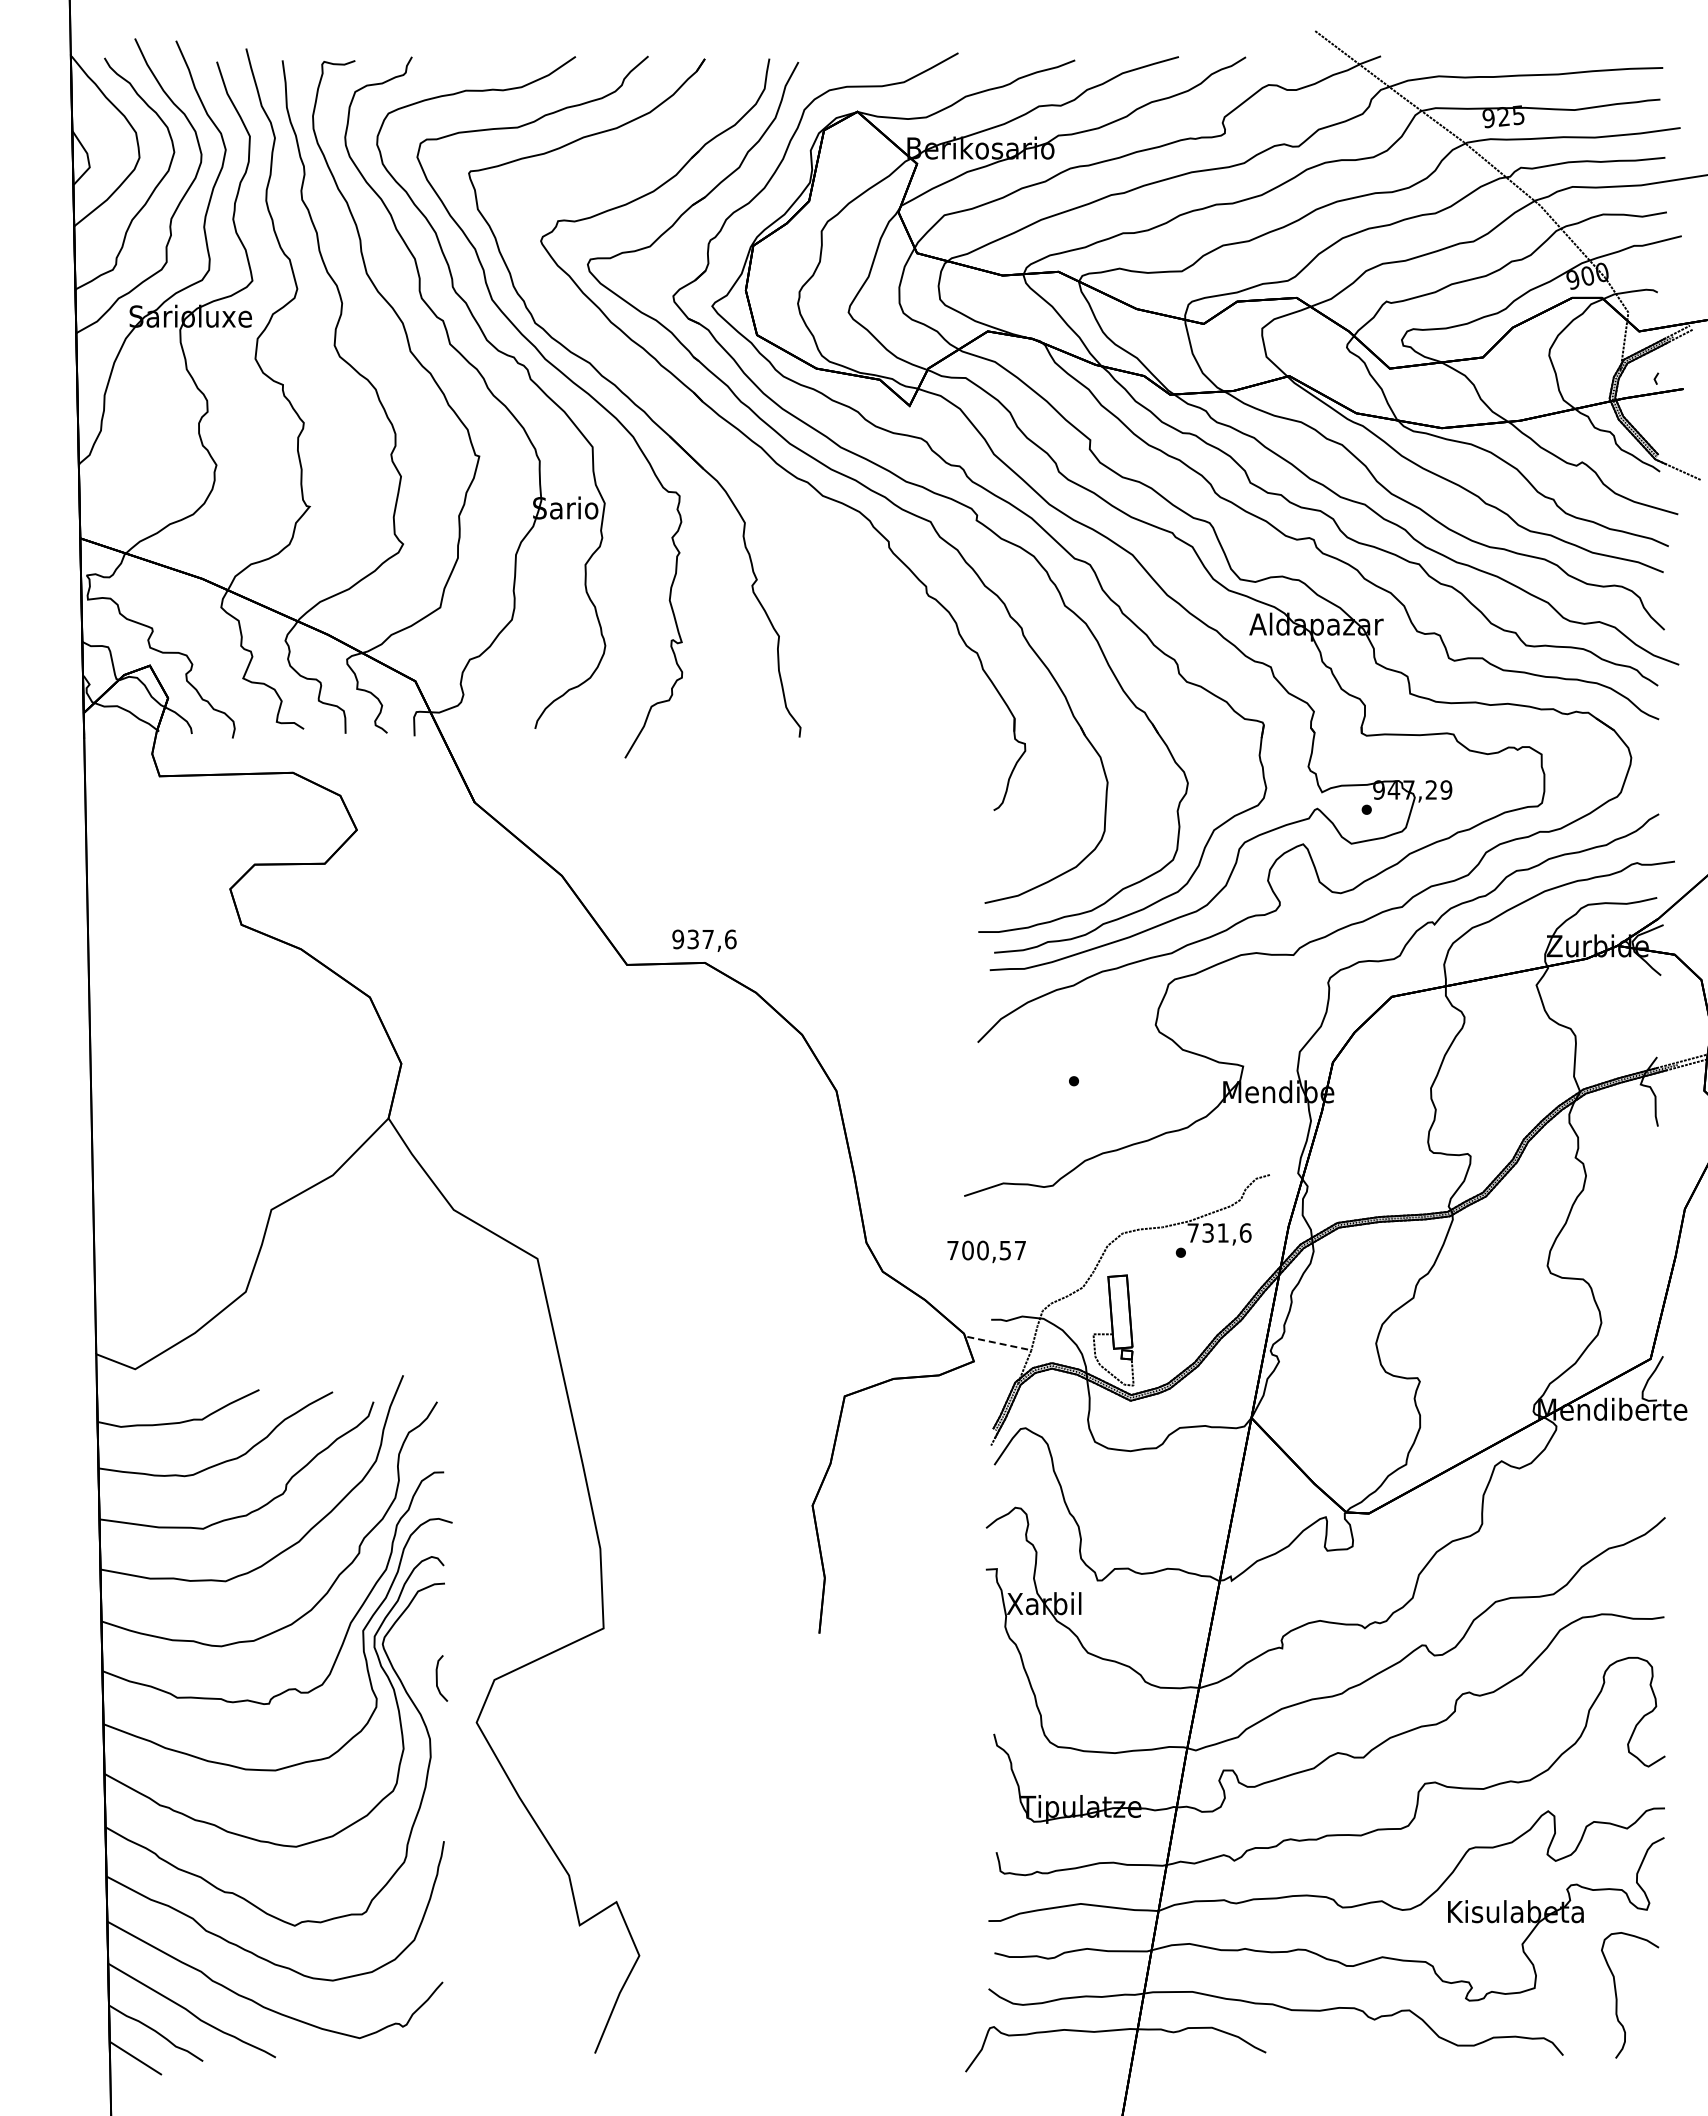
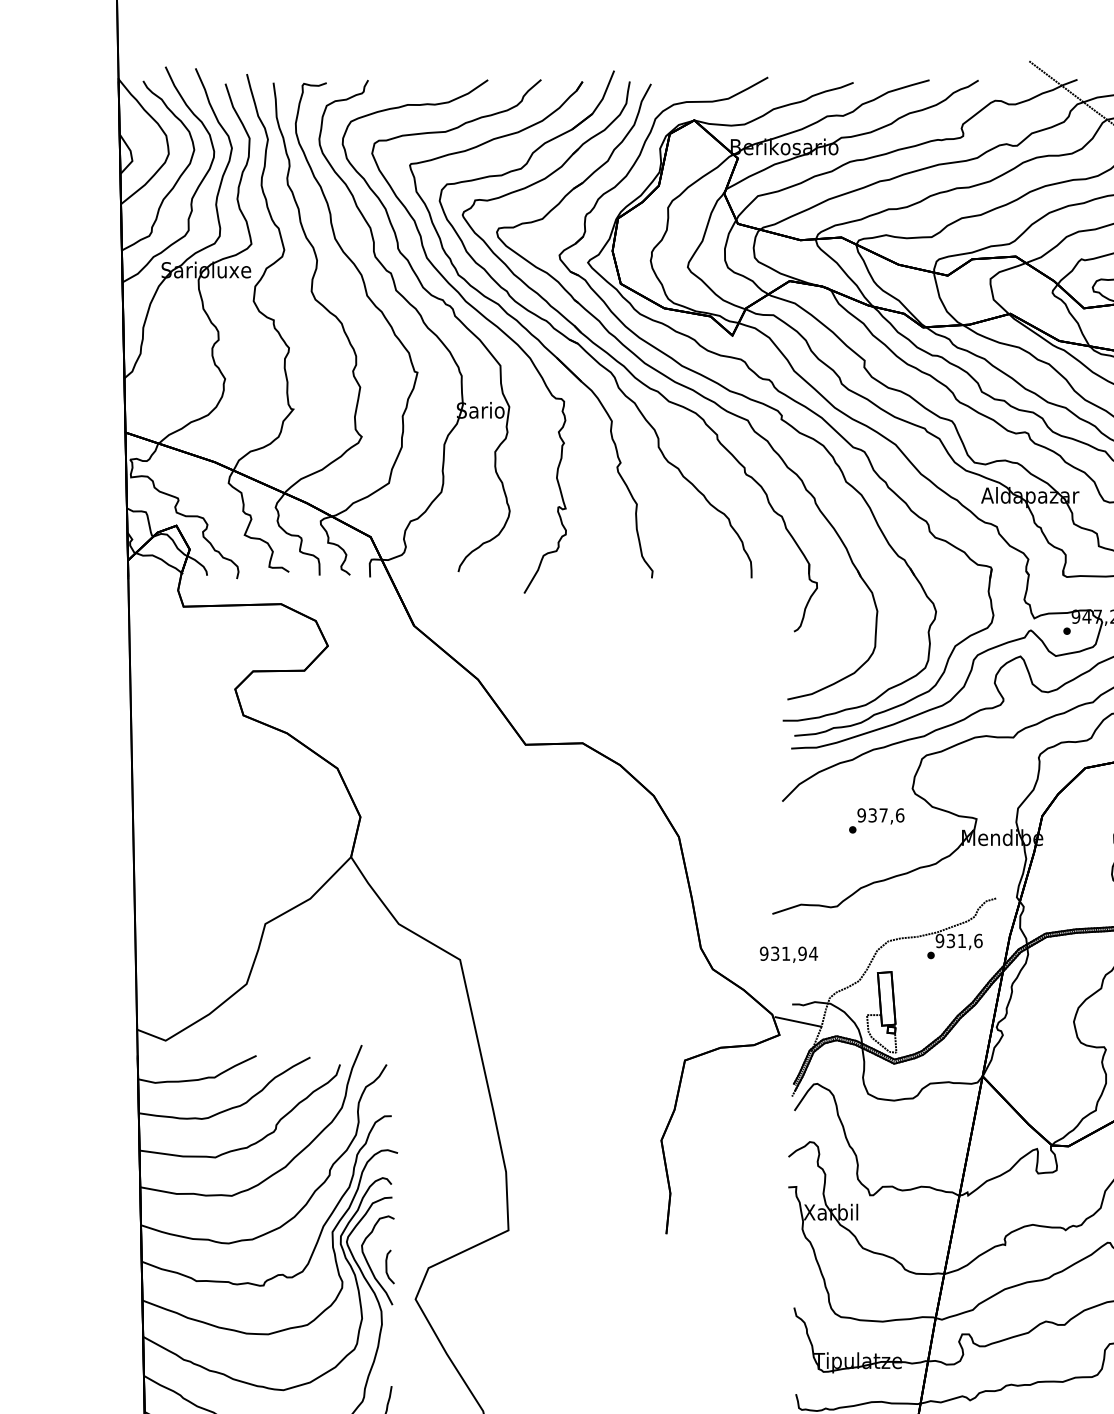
part: (698, 415) -> (577, 342), added
text: (704, 940) -> (880, 816), moved
text: (1192, 1232) -> (939, 940), 731,6 -> 931,6
text: (986, 1250) -> (788, 953), 700,57 -> 931,94
line: (999, 1343) -> (798, 1021), dashed -> solid
curve: (413, 1675) -> (369, 1264), added

